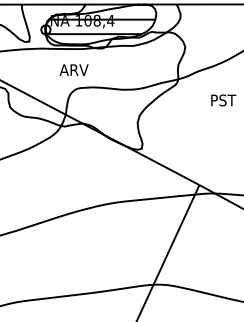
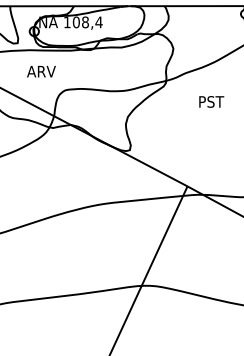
hatch: (101, 18) -> (89, 20), removed
text: (74, 69) -> (41, 71), moved

